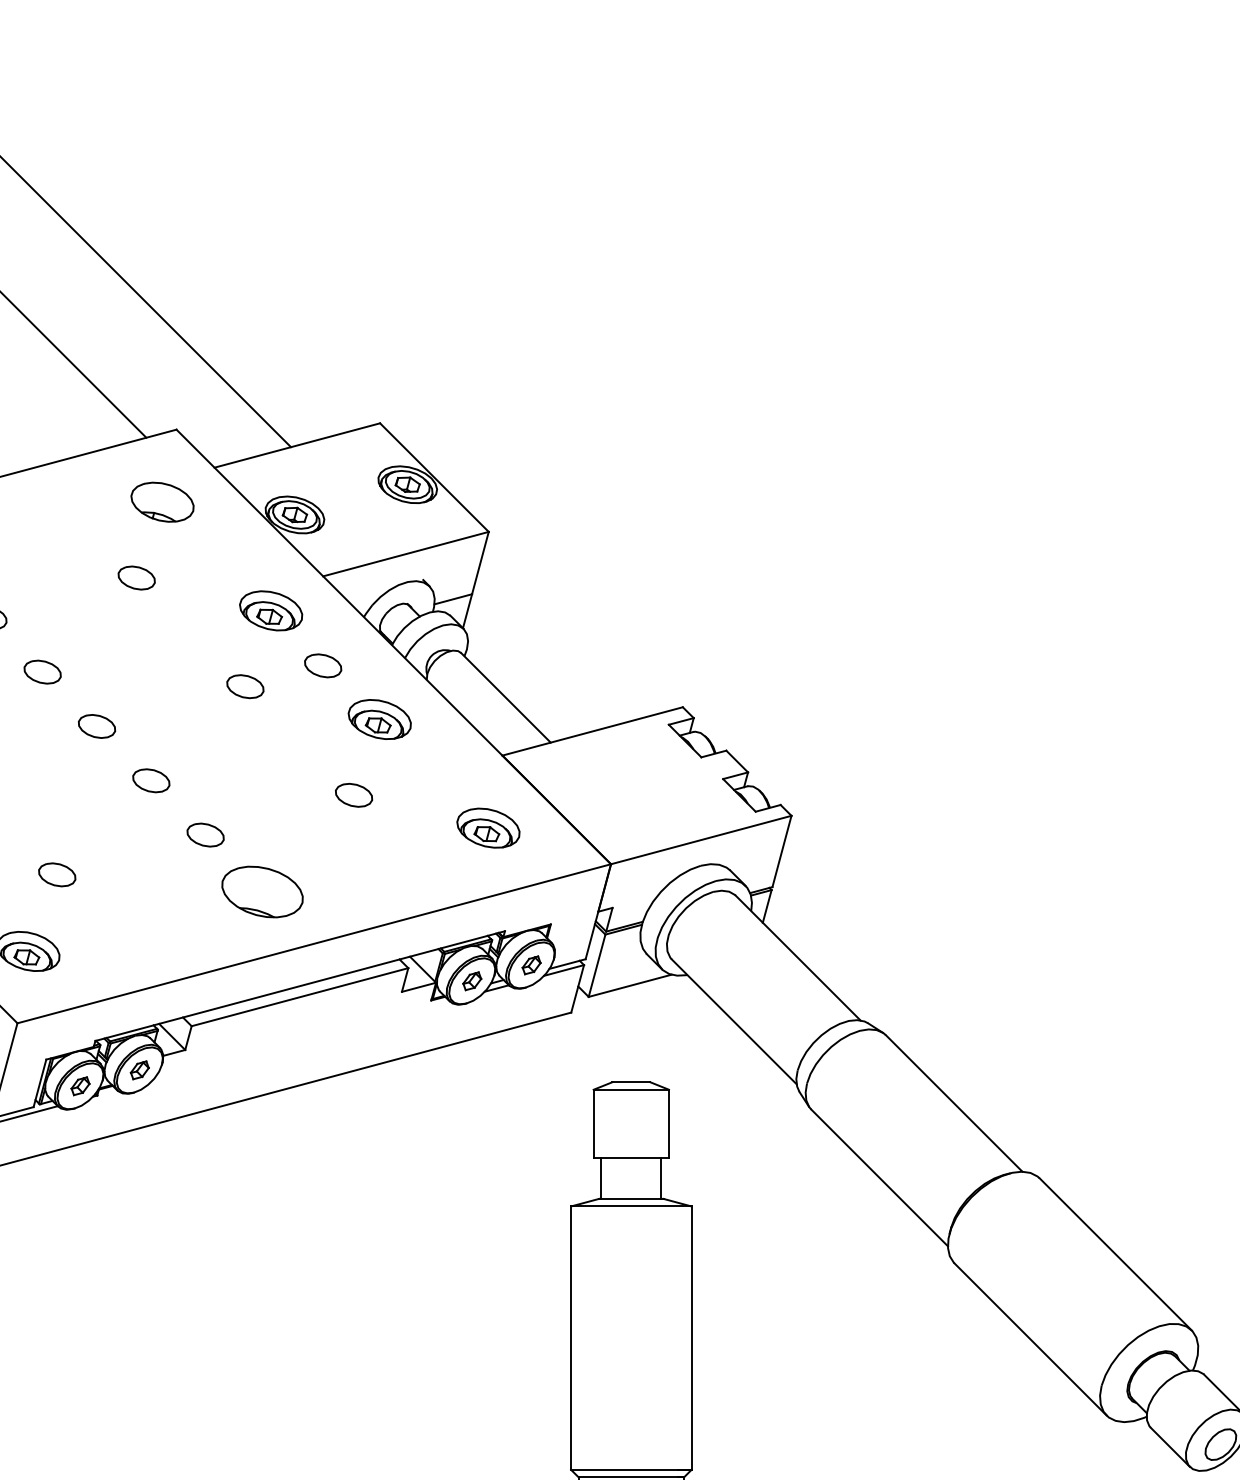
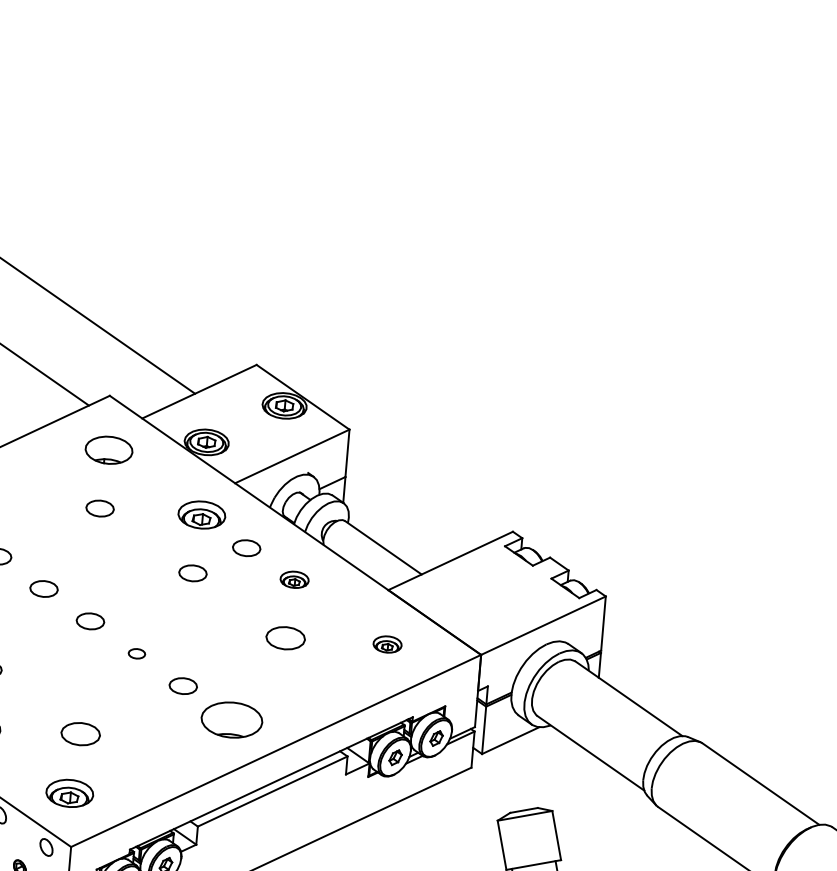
part: (379, 719) -> (294, 579), size x0.6
part: (151, 780) -> (136, 653), size x0.6
part: (354, 794) -> (286, 637), size x1.4
part: (488, 827) -> (387, 644), size x0.6
part: (57, 874) -> (80, 733), size x1.4

